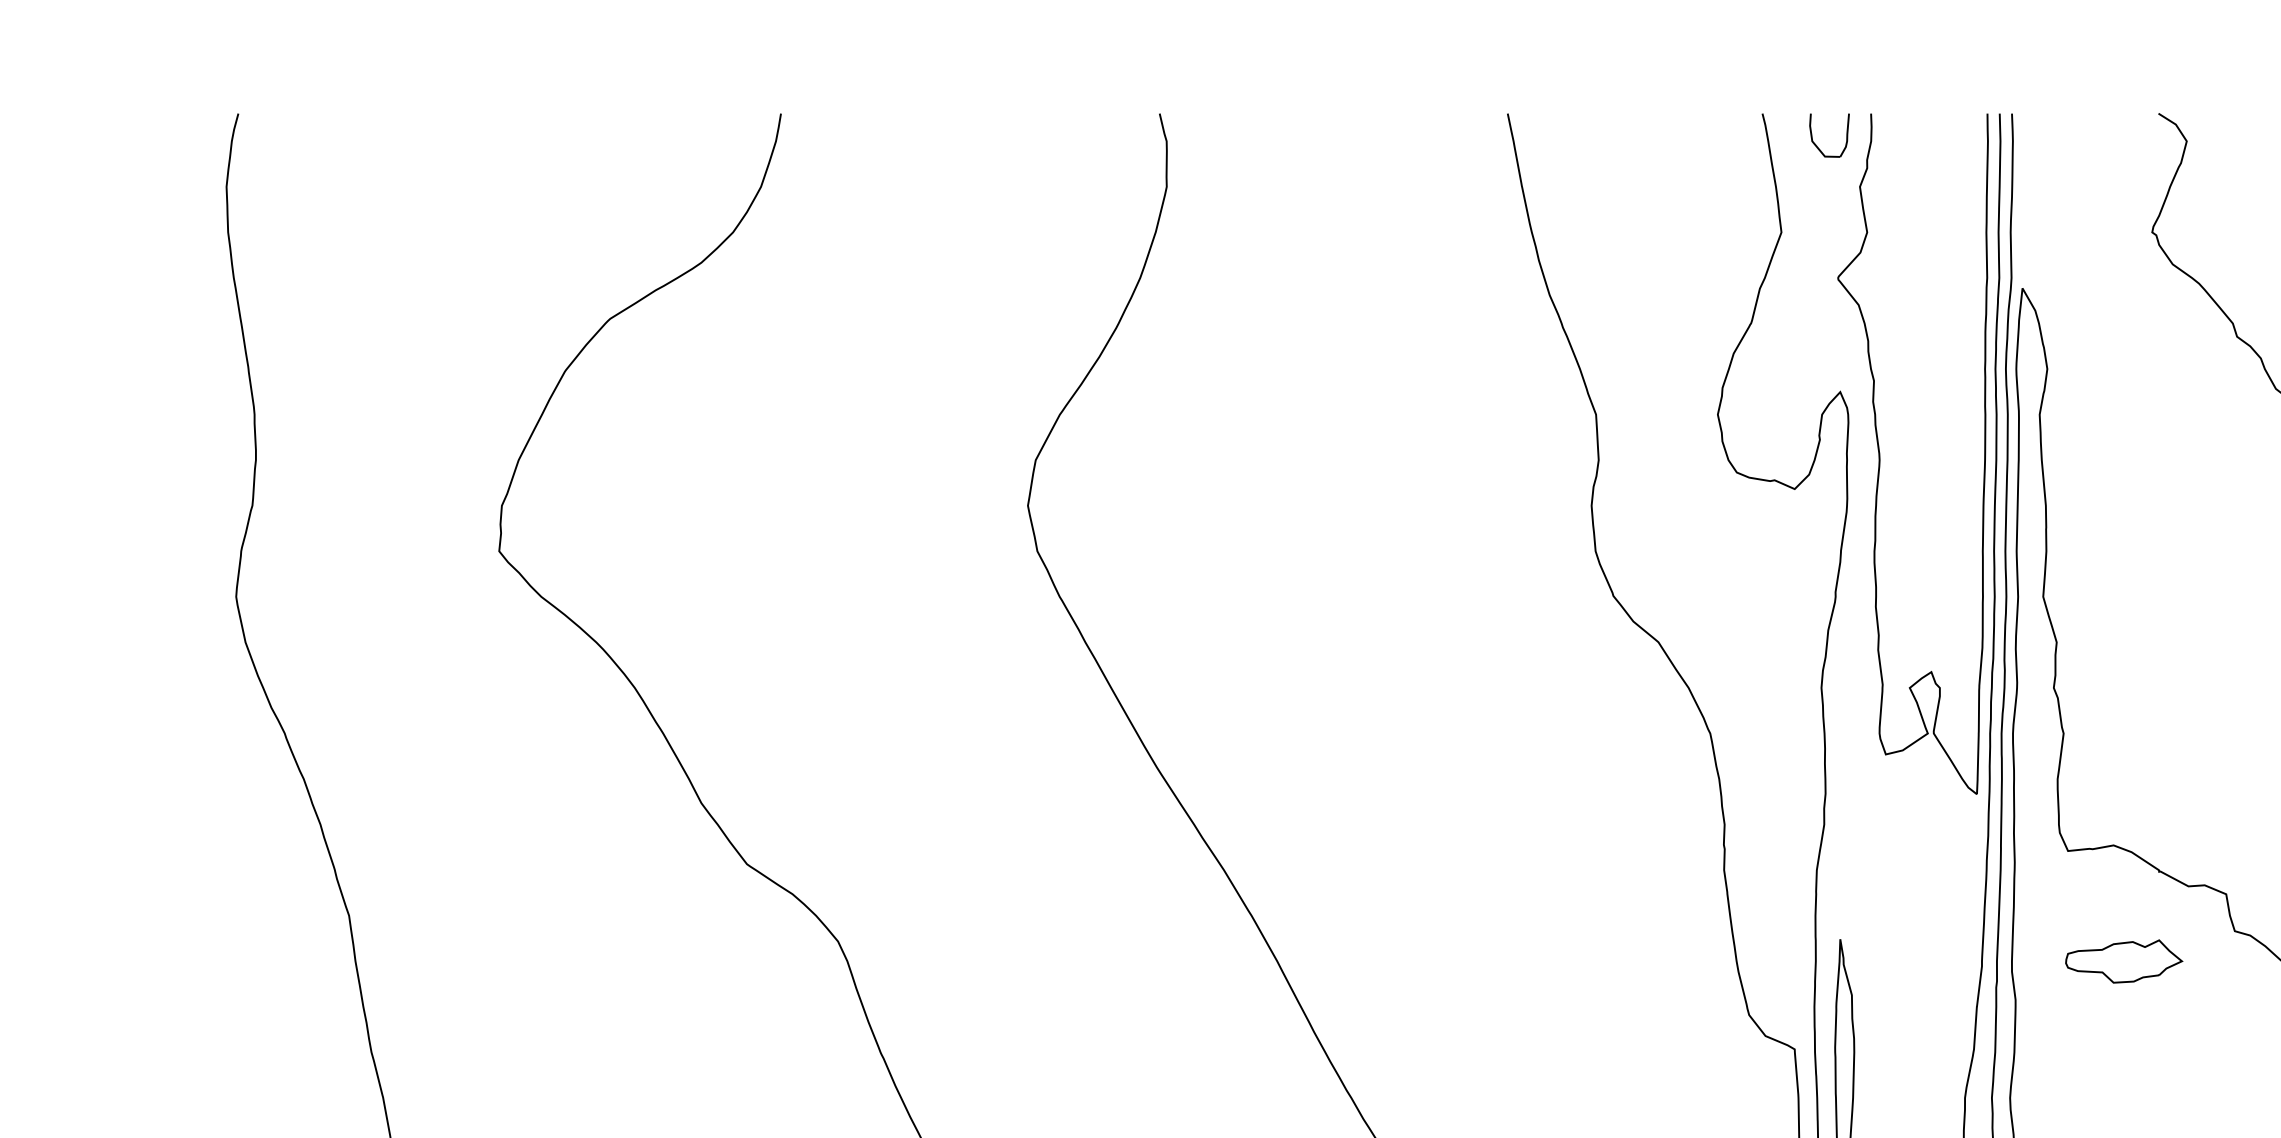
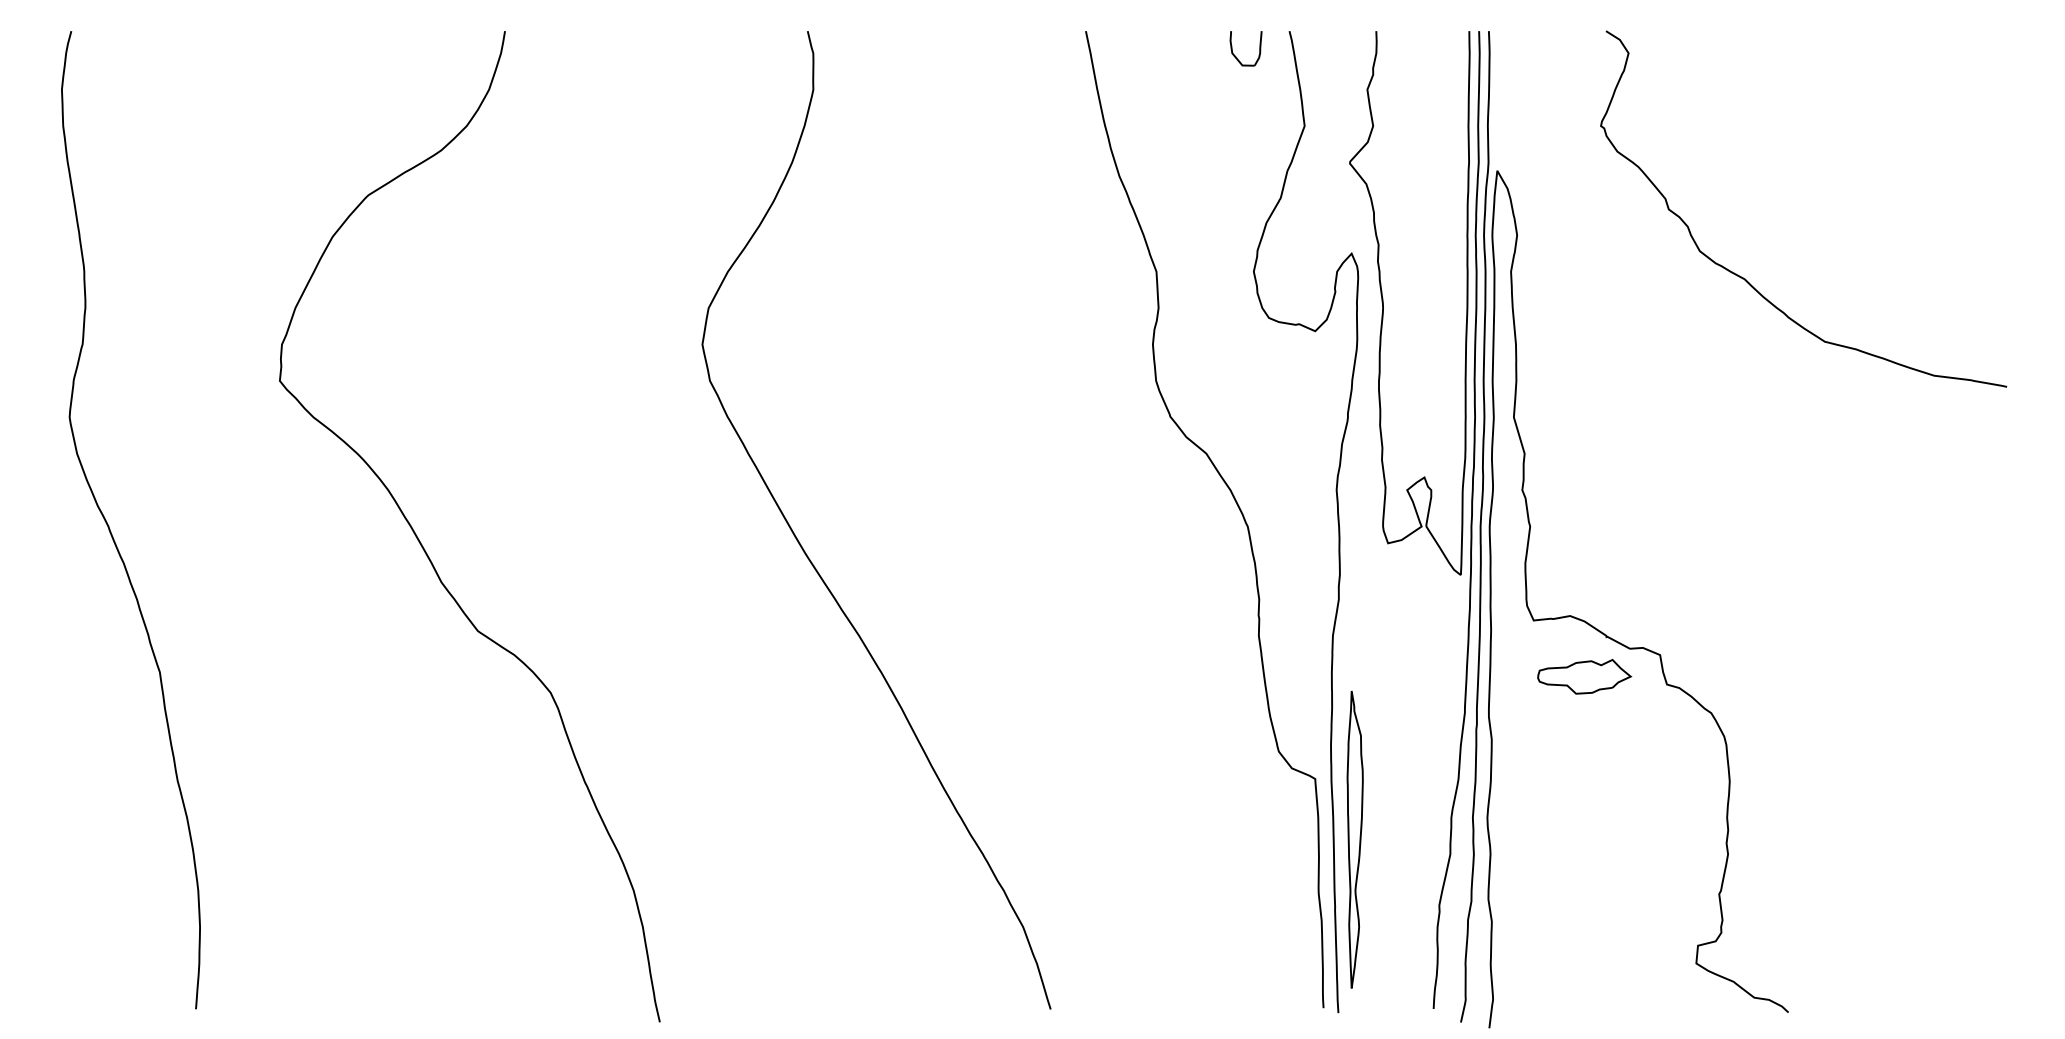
part: (1817, 145) -> (1236, 56), moved
part: (2124, 961) -> (1584, 676), moved

